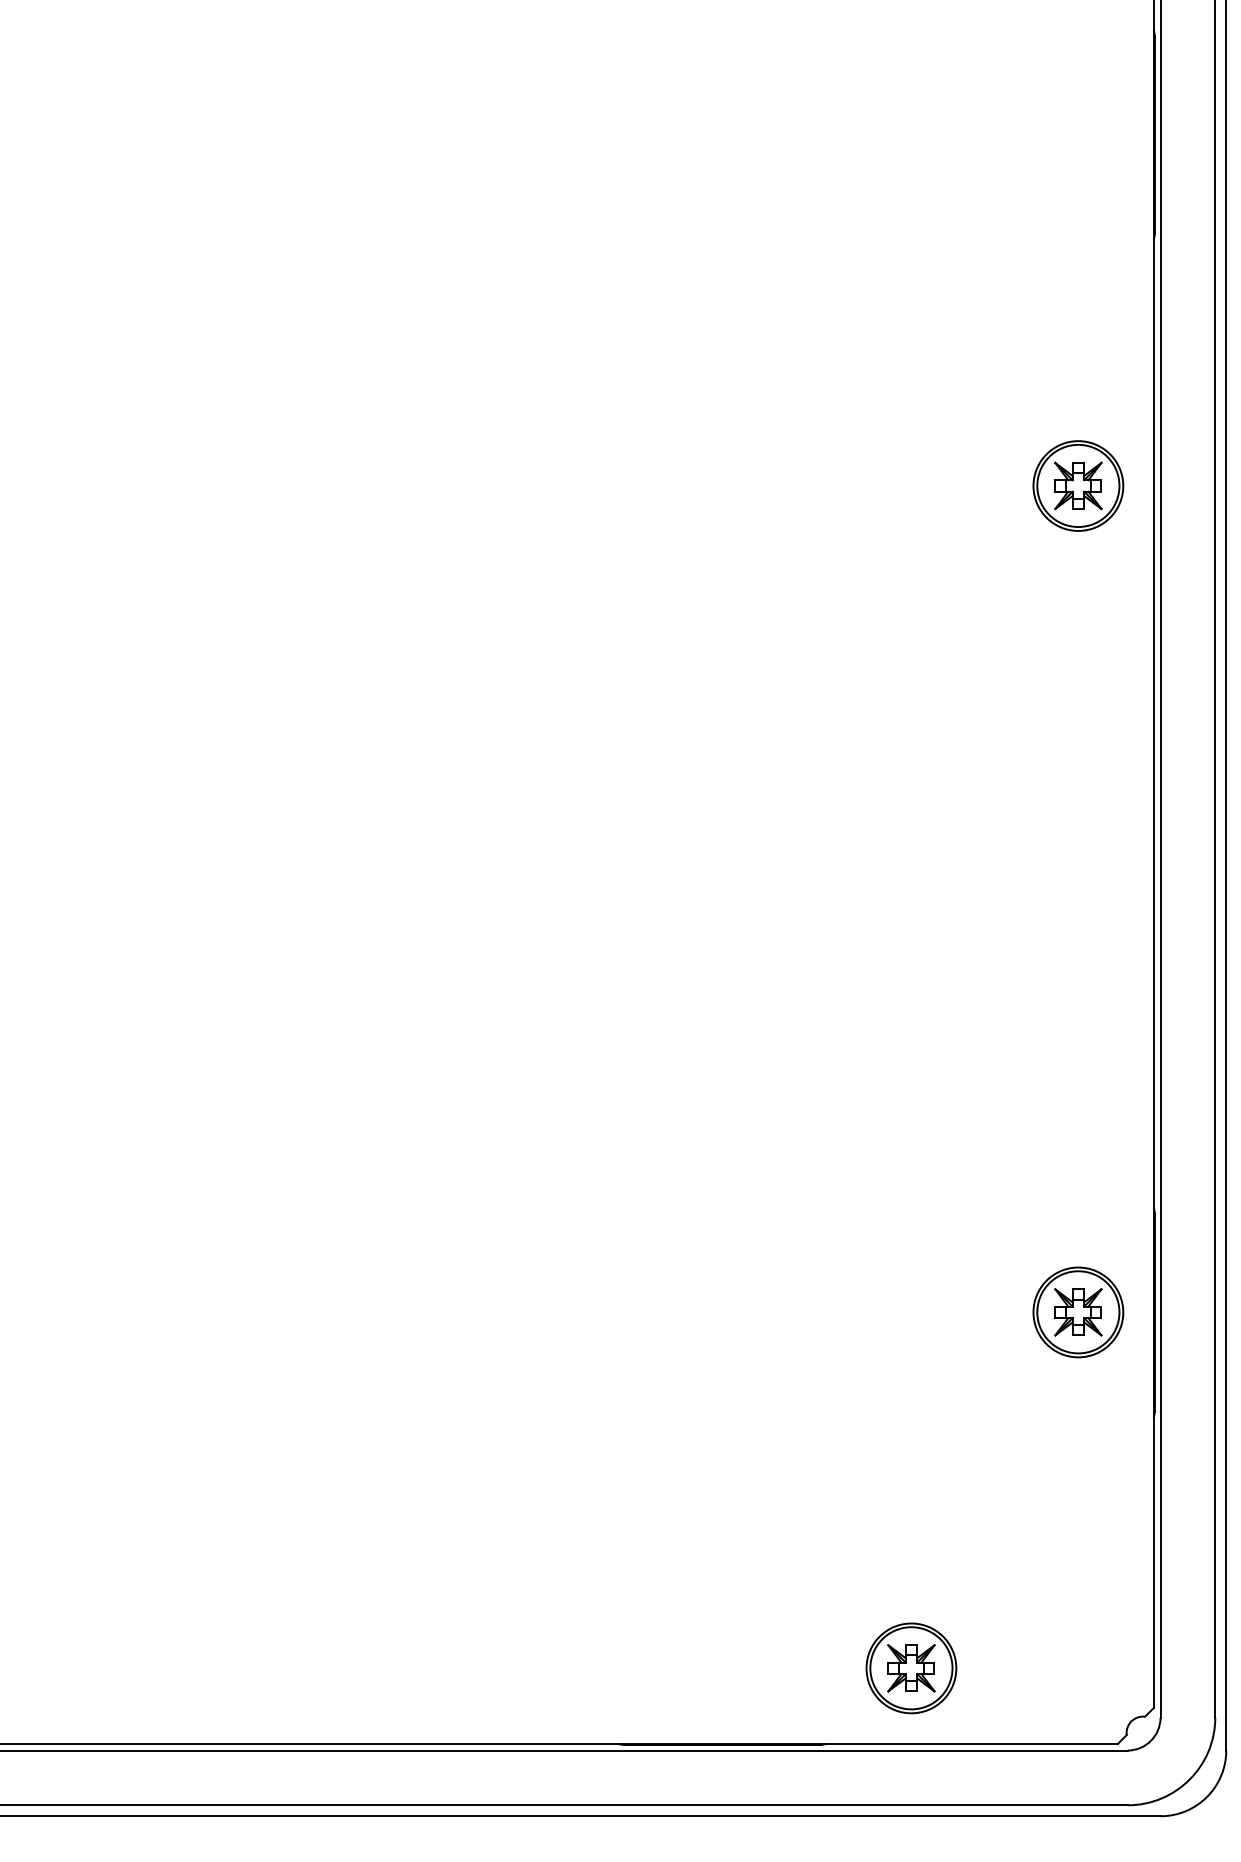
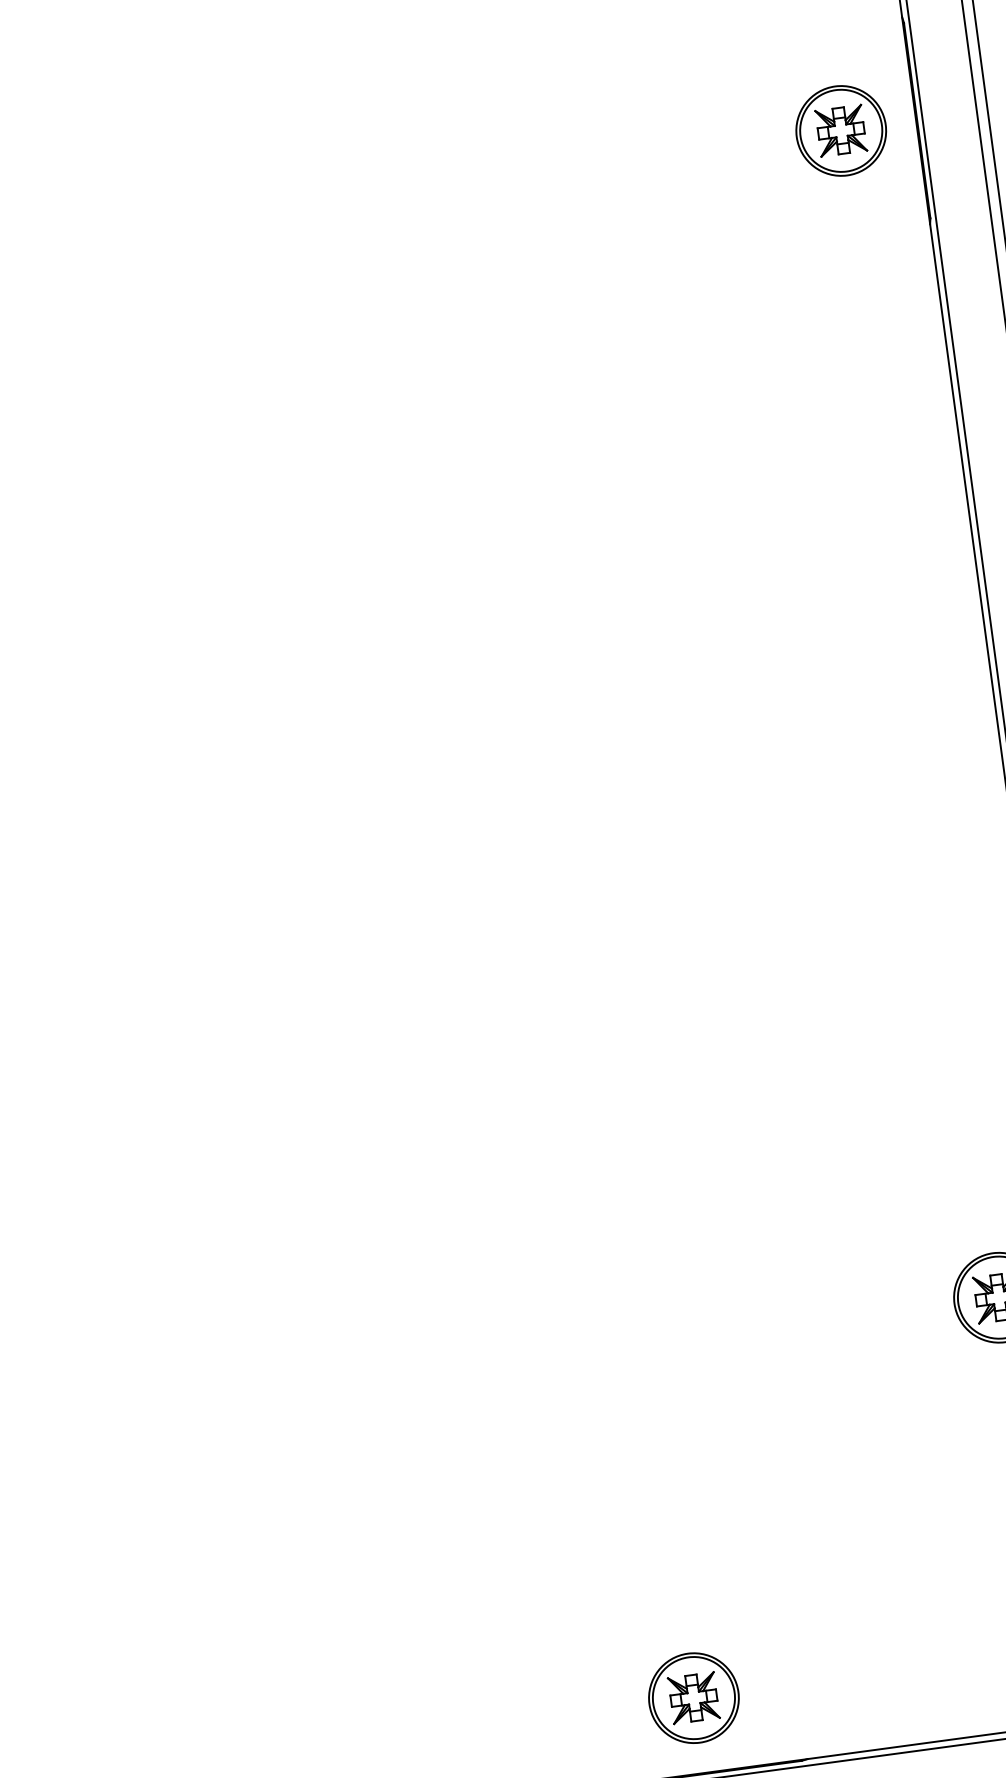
part: (1078, 485) -> (841, 130), moved
part: (911, 1668) -> (694, 1698), moved

